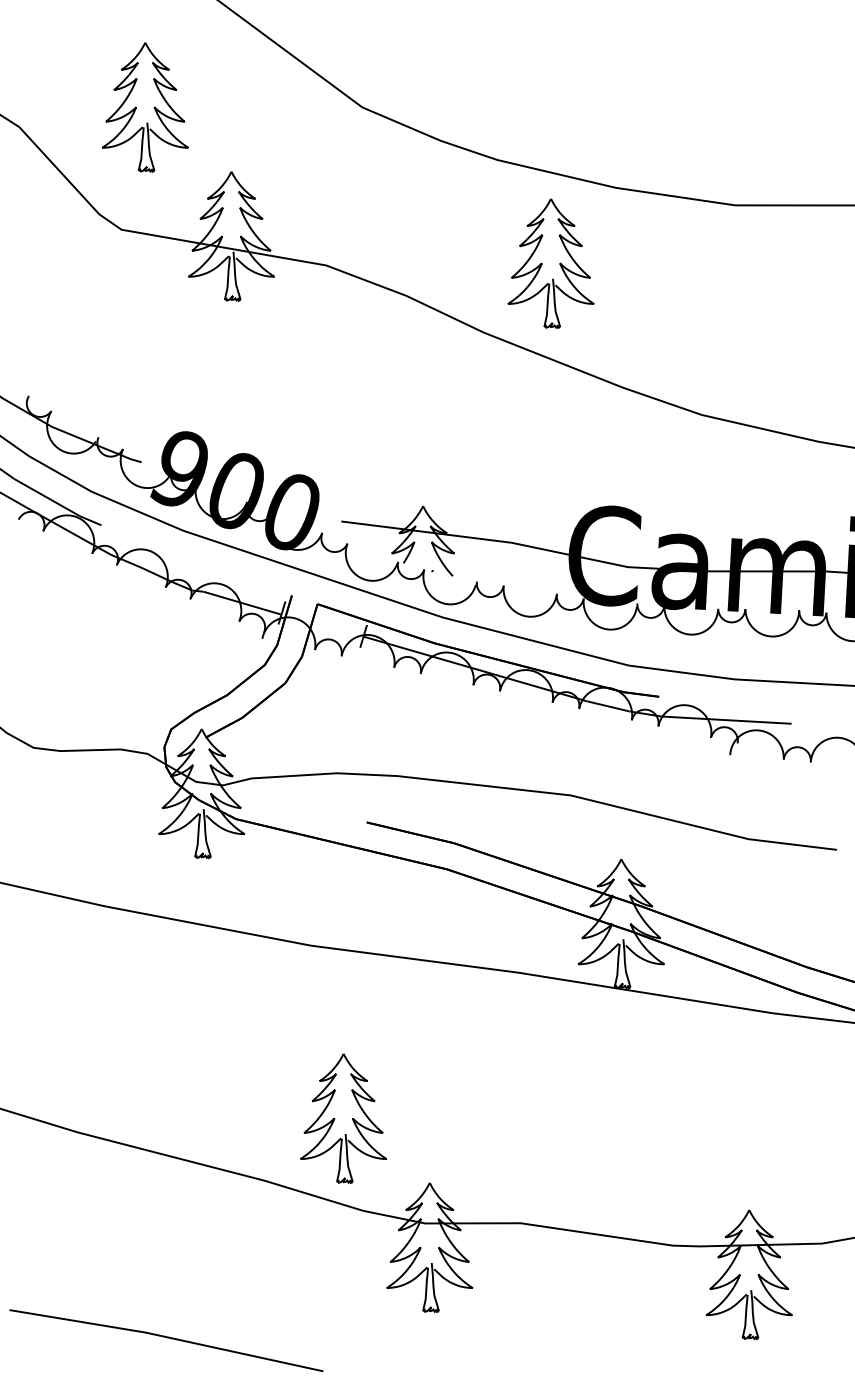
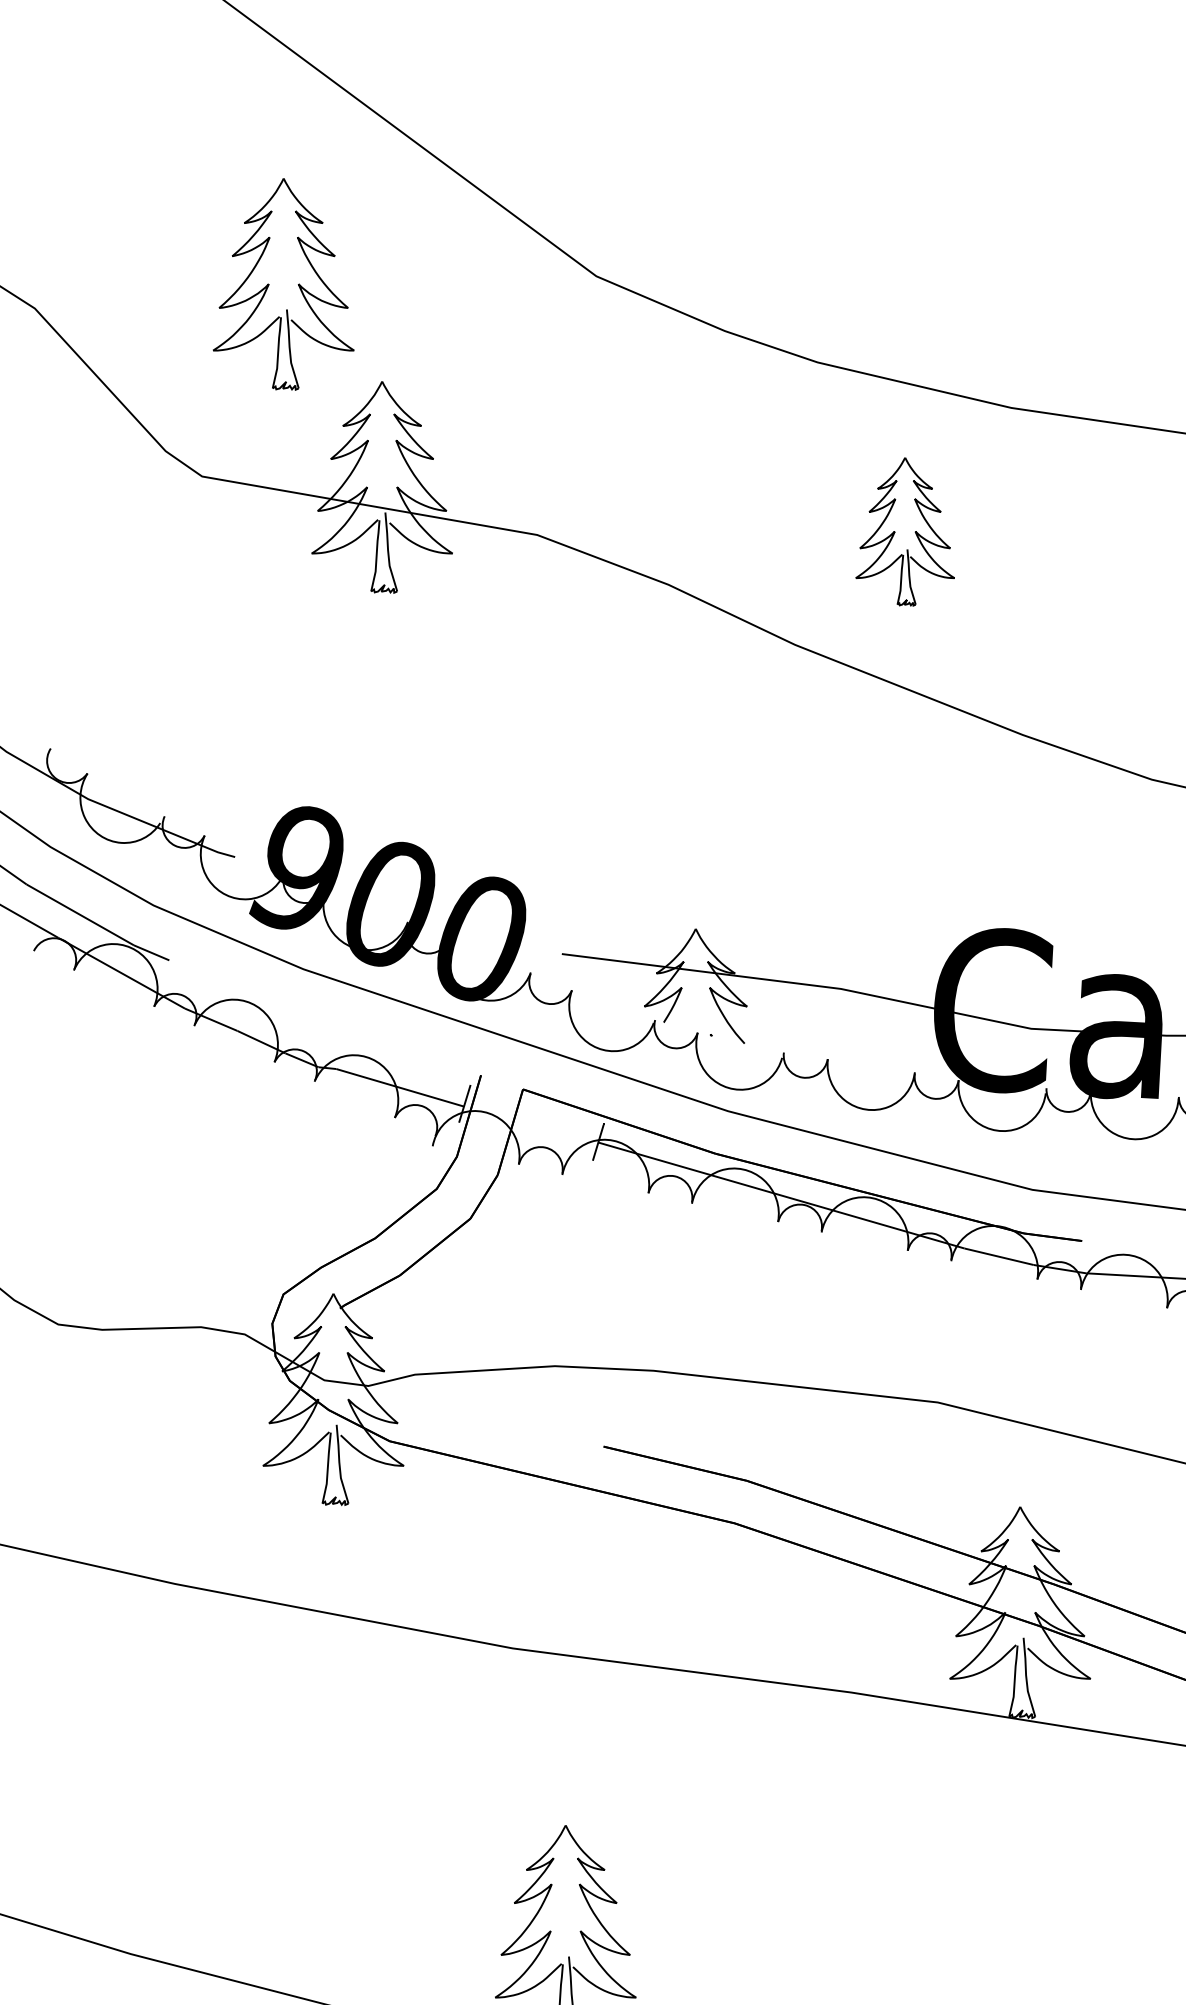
part: (145, 107) -> (283, 284), moved
part: (550, 263) -> (904, 531), size x0.7

